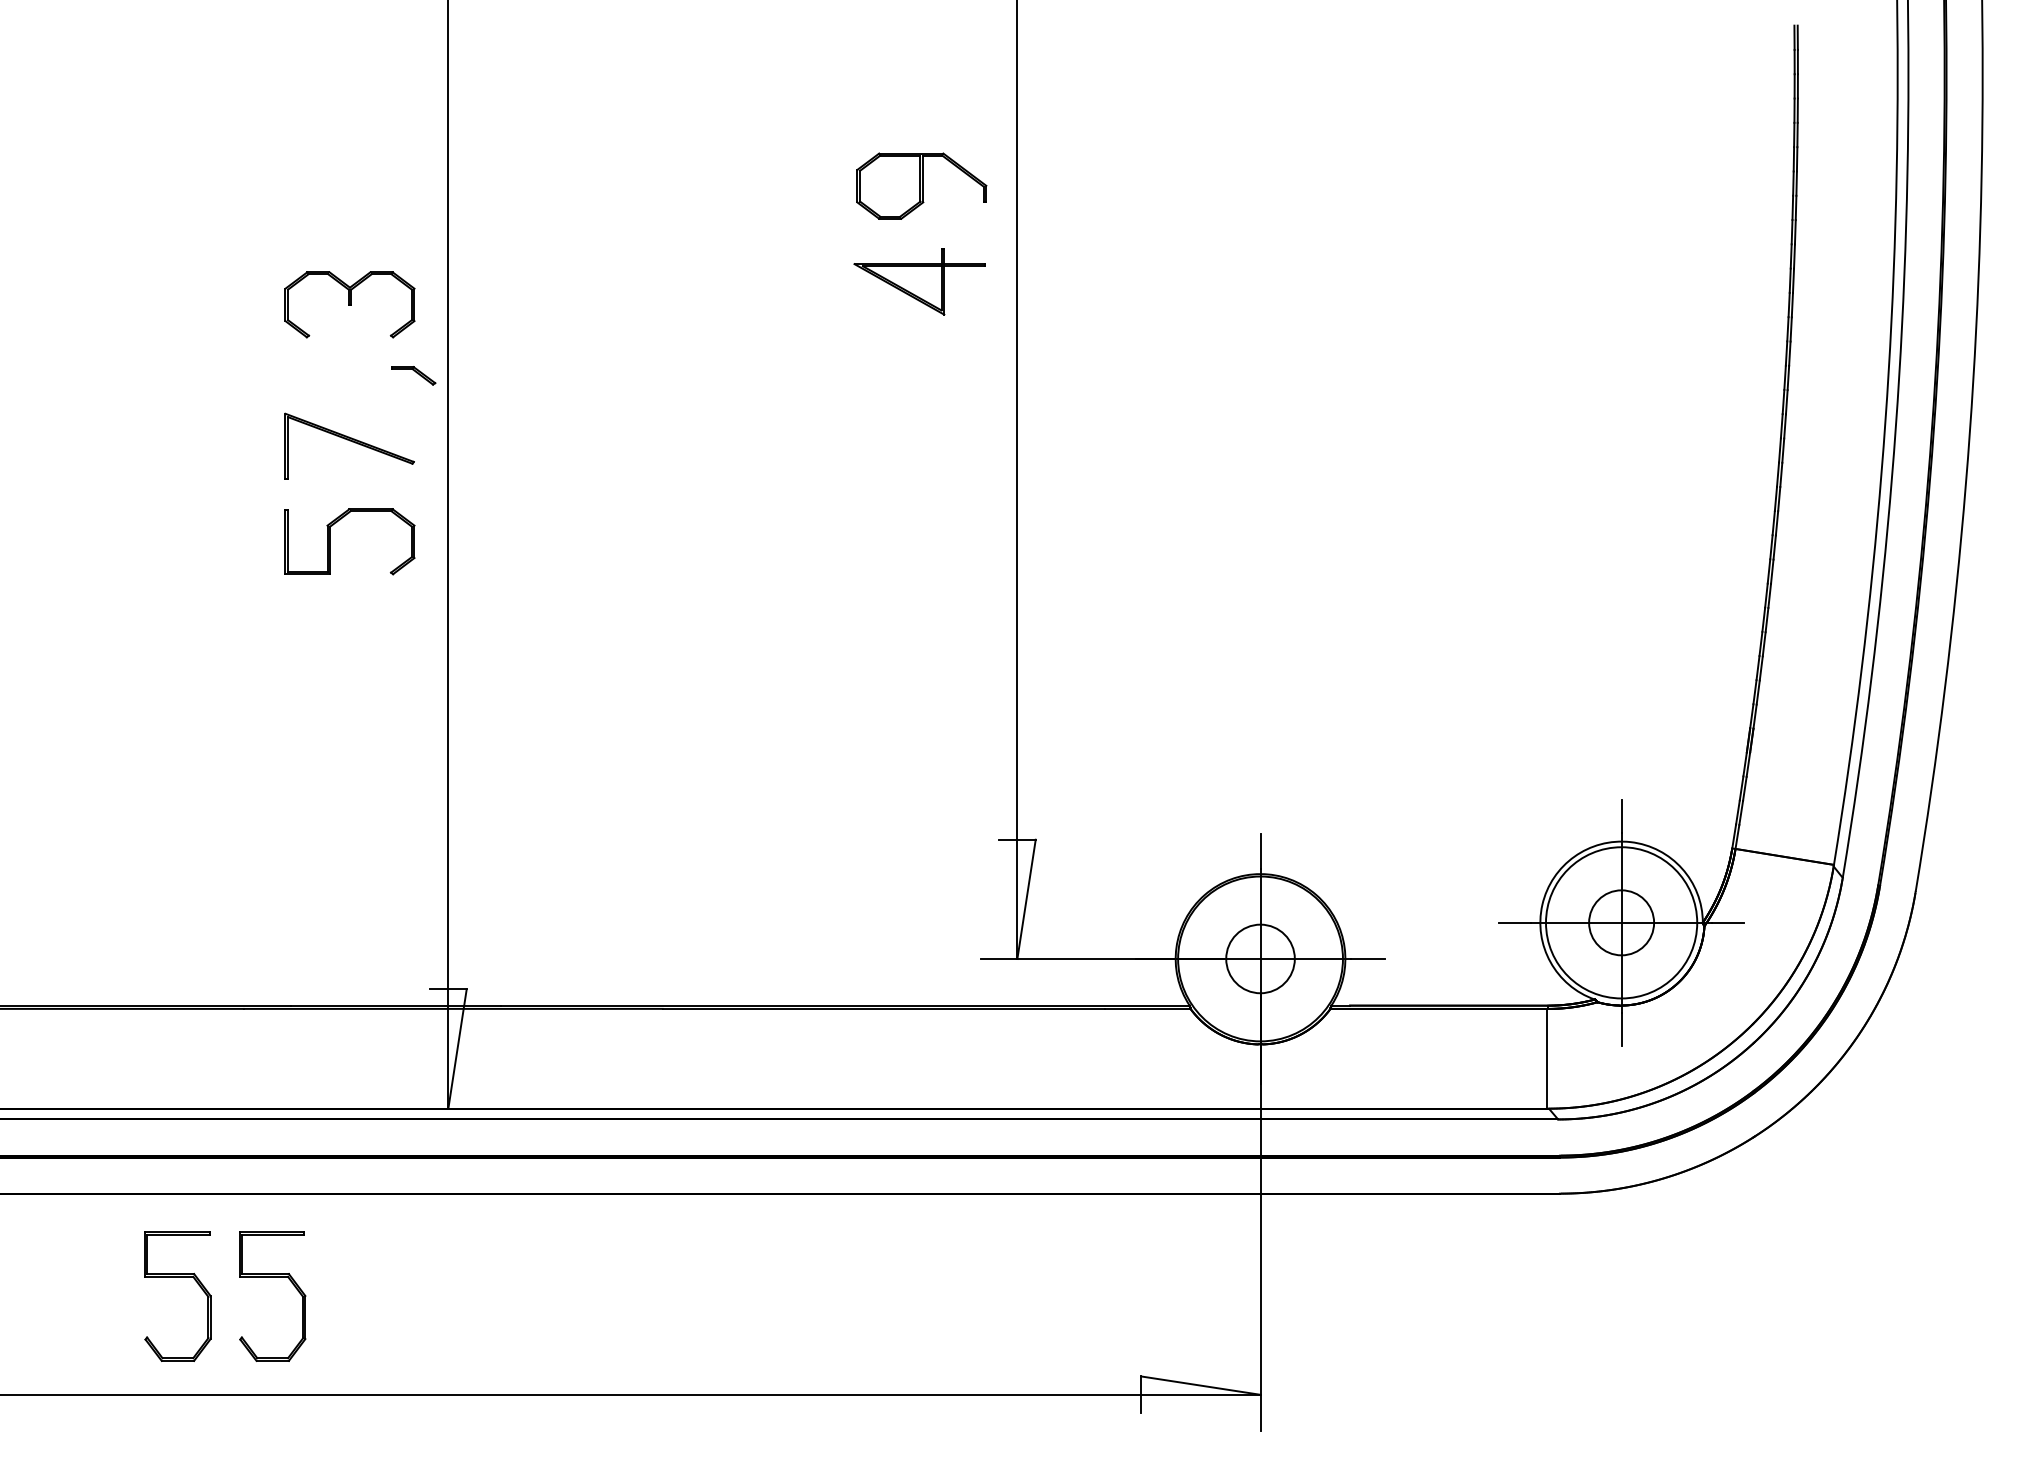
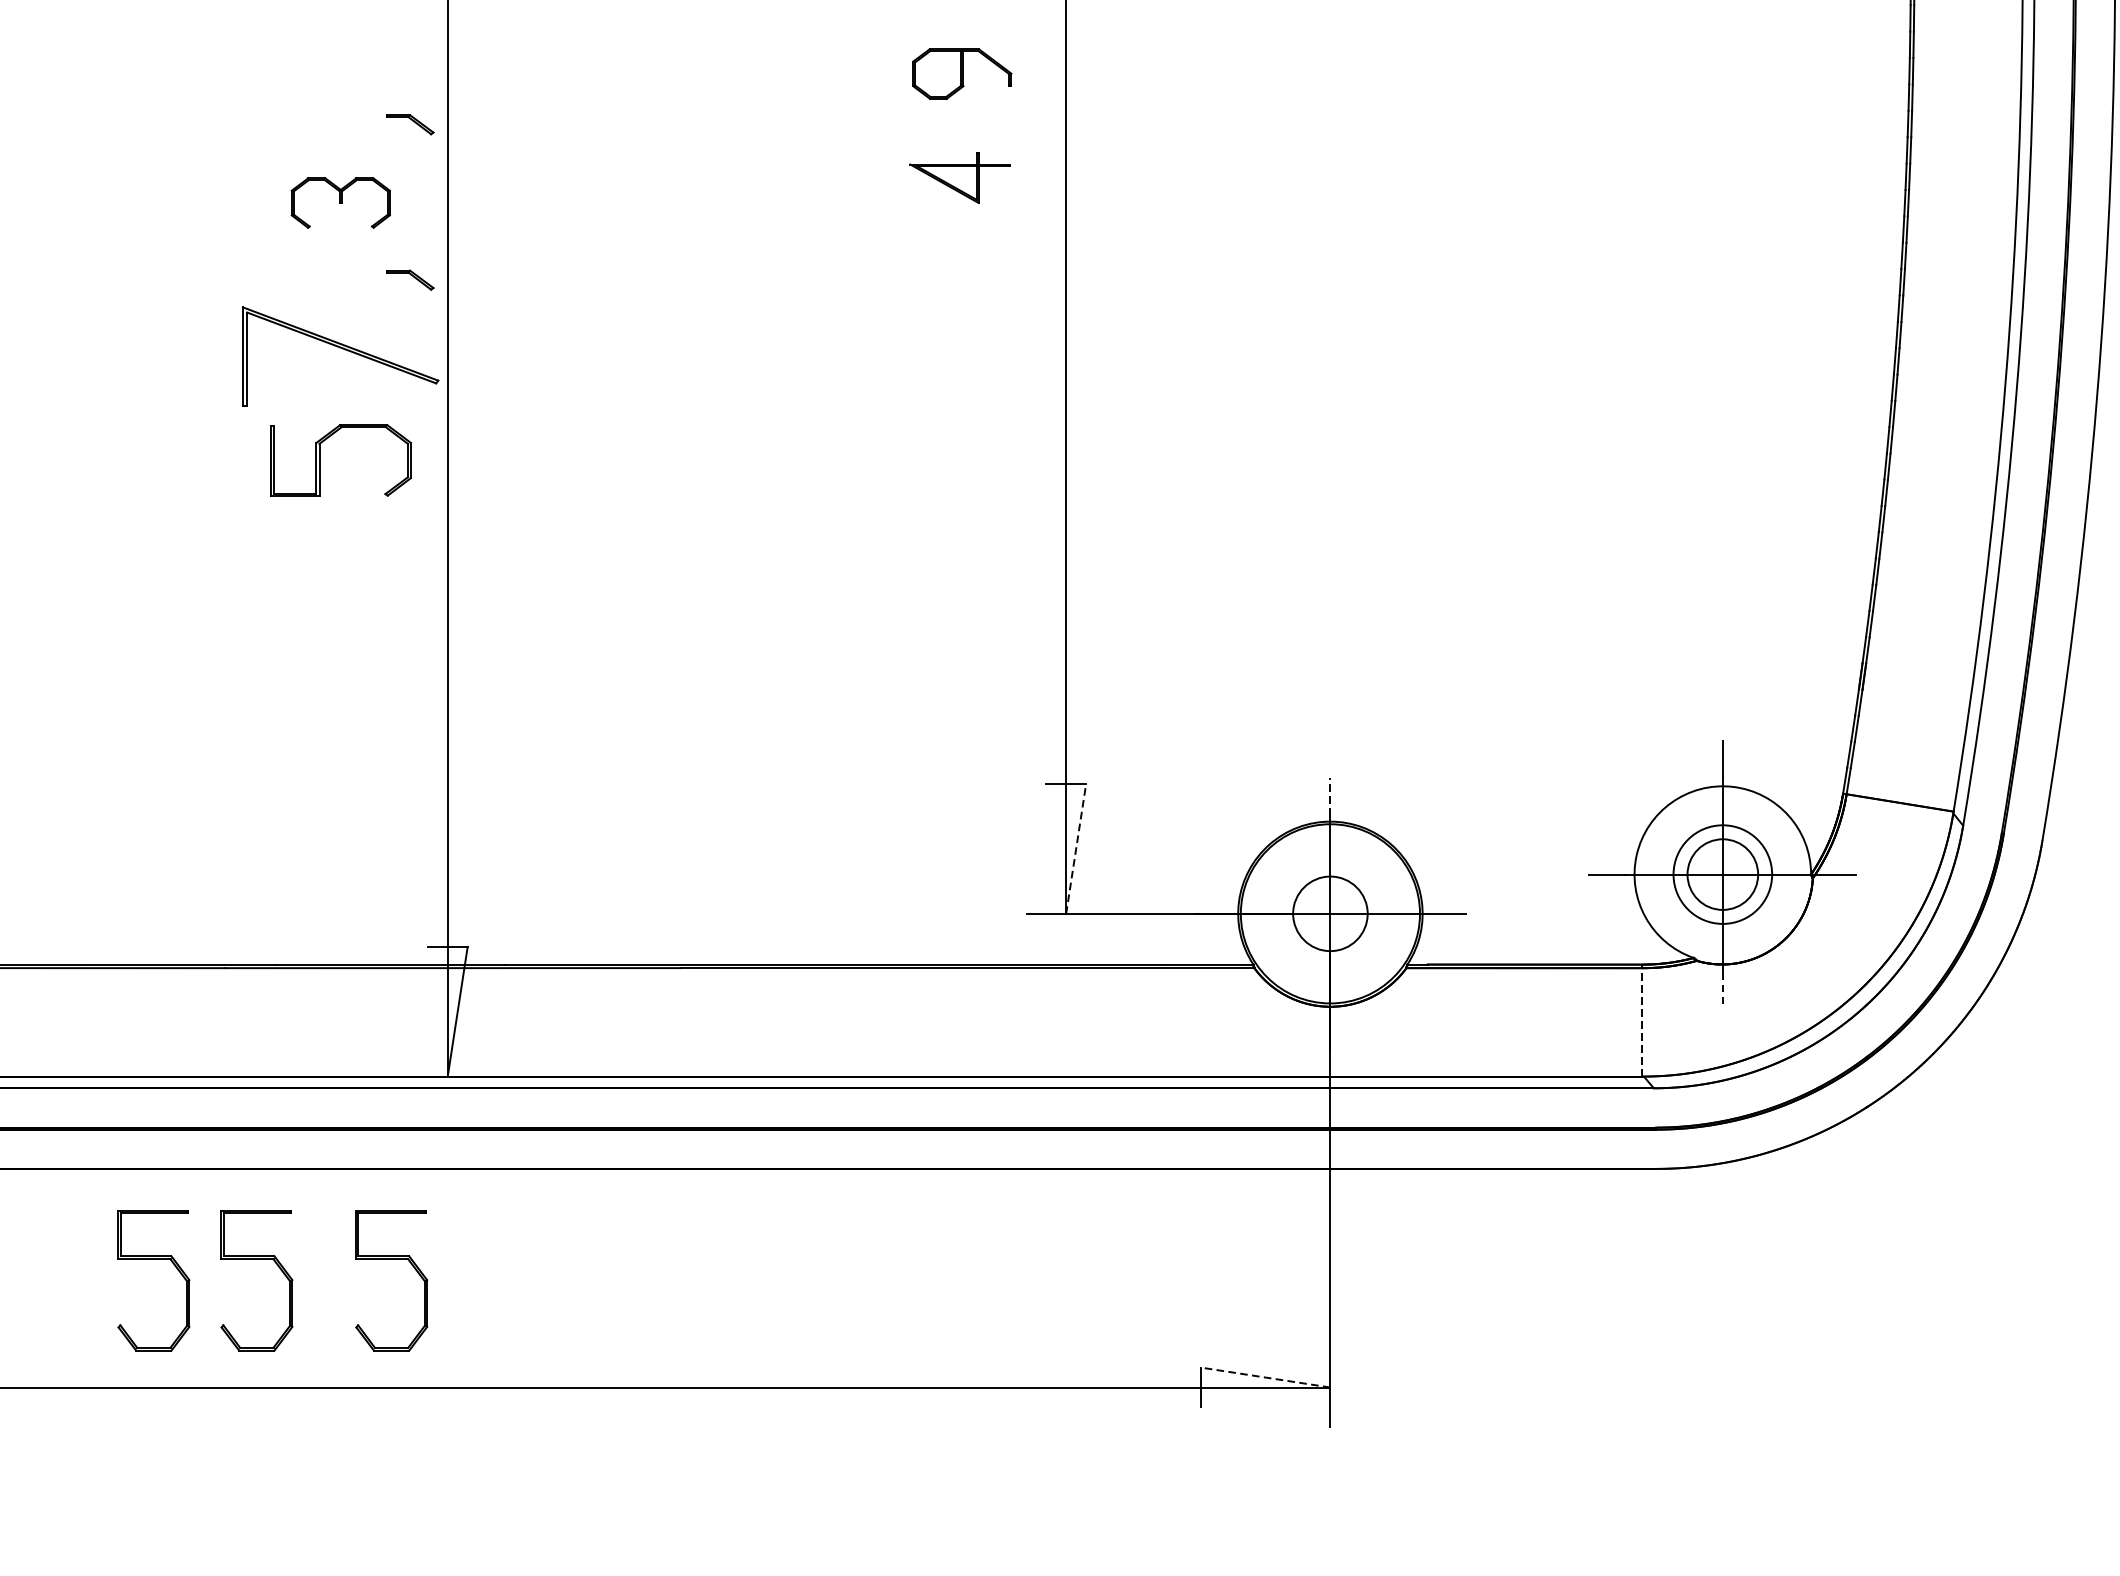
part: (921, 185) -> (961, 73), size x0.7
part: (413, 232) -> (409, 124), added
part: (919, 281) -> (959, 177), size x0.7
part: (349, 304) -> (340, 202), size x0.7
part: (349, 445) -> (340, 355), size x1.4
line: (1260, 851) -> (1330, 797), solid -> dashed
line: (1026, 898) -> (1076, 848), solid -> dashed
circle: (1621, 922) -> (1722, 874), size x0.6
line: (1621, 1029) -> (1722, 990), solid -> dashed
line: (1547, 1058) -> (1642, 1022), solid -> dashed
part: (396, 1277) -> (391, 1260), added
line: (1200, 1385) -> (1265, 1377), solid -> dashed

